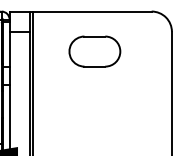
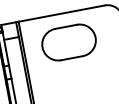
part: (94, 51) -> (68, 42), size x1.43

